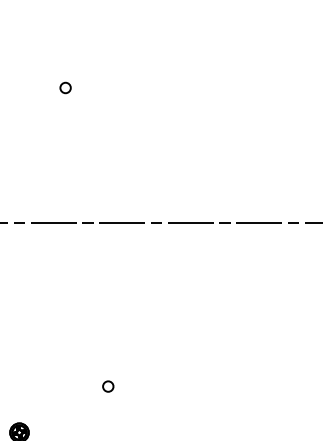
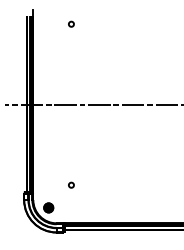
circle: (65, 86) -> (71, 23), moved
circle: (108, 385) -> (71, 184), moved

